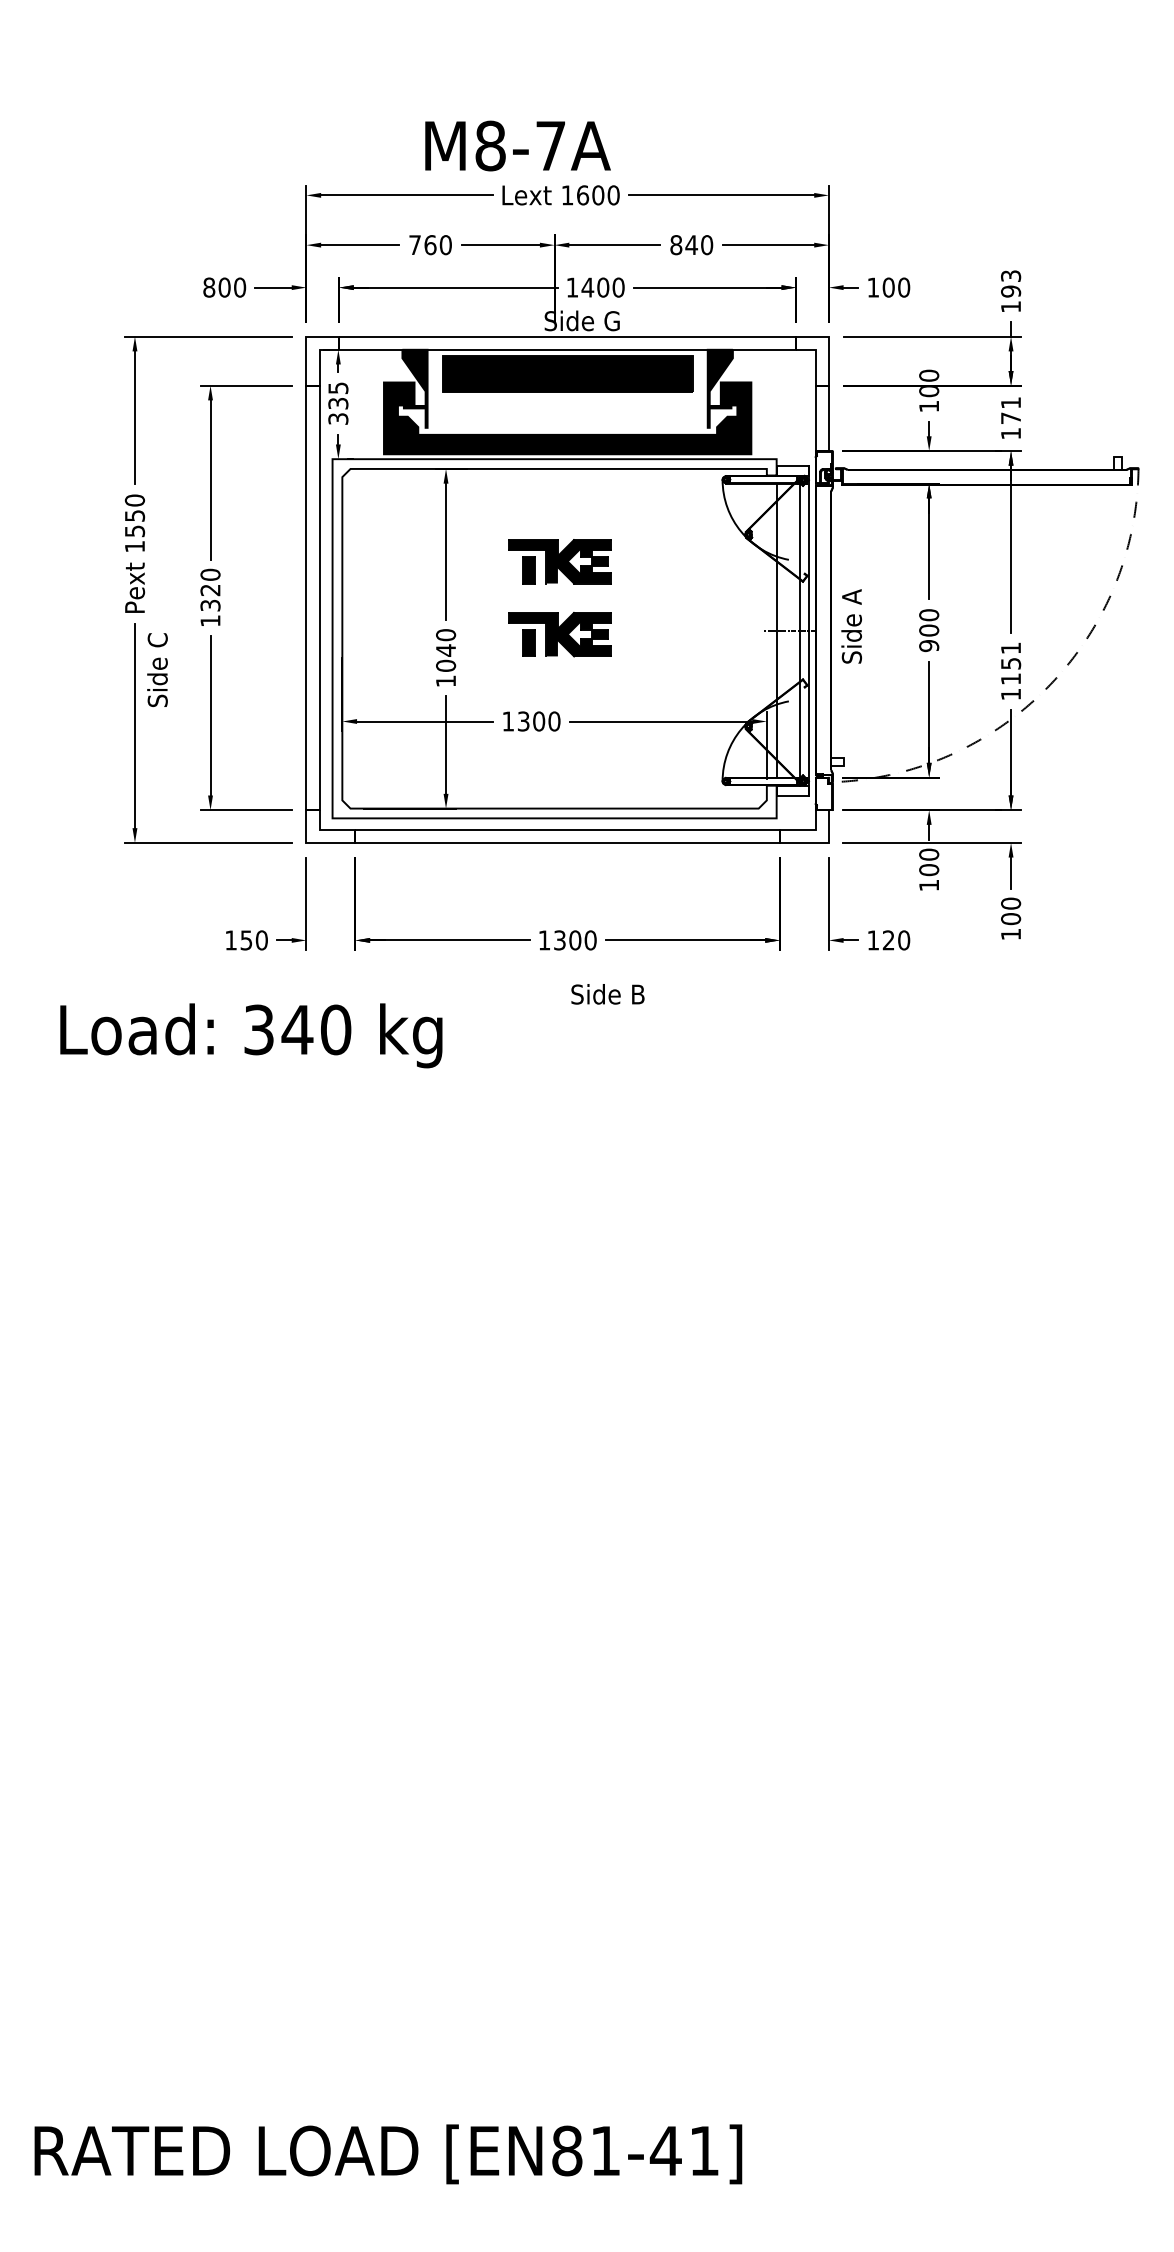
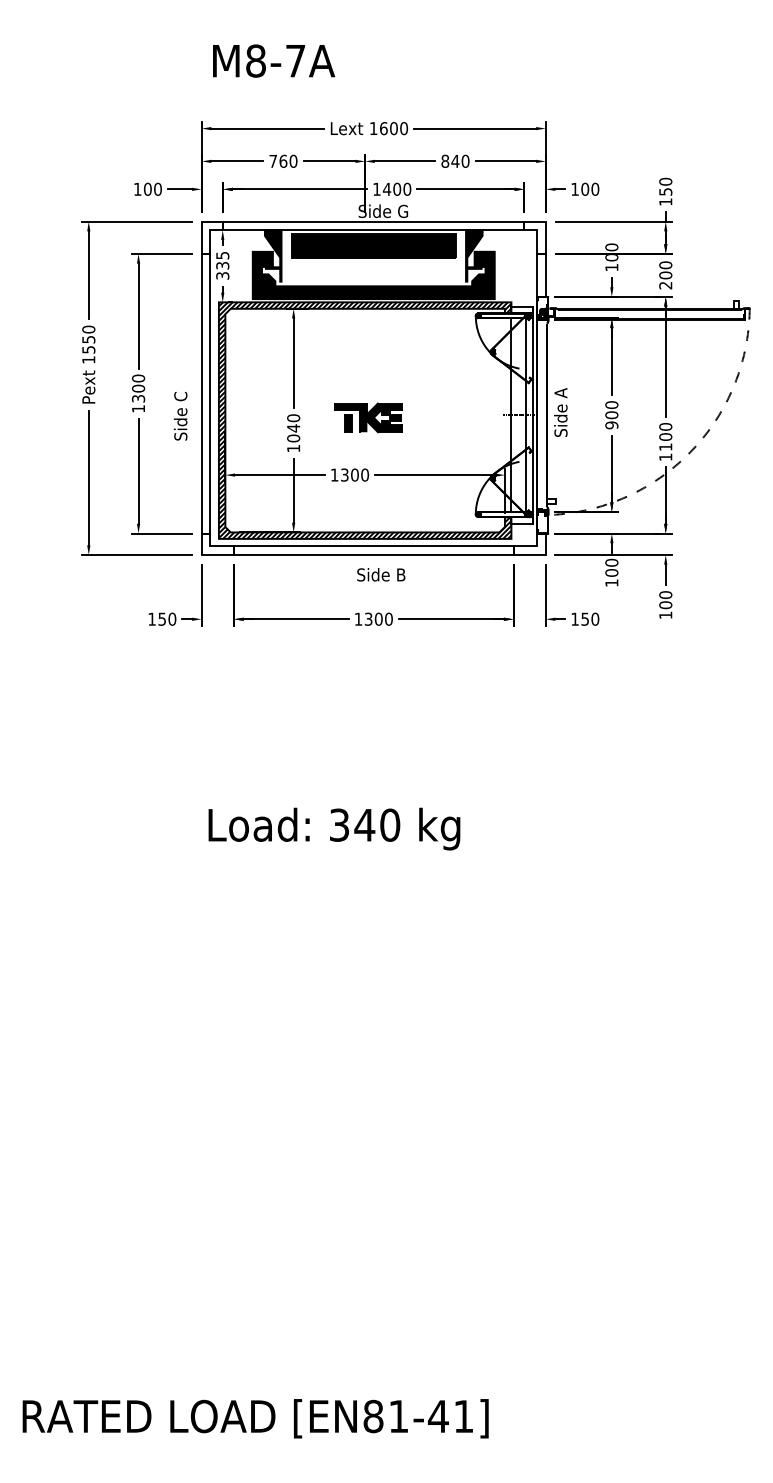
text: (518, 145) -> (274, 60), moved
text: (1010, 283) -> (665, 186), 193 -> 150
text: (208, 286) -> (137, 188), 800 -> 100
text: (1010, 418) -> (665, 275), 171 -> 200
part: (559, 561) -> (368, 369), removed
text: (210, 590) -> (138, 388), 1320 -> 1300
hatch: (553, 638) -> (364, 420), added
text: (1010, 655) -> (665, 431), 1151 -> 1100
text: (157, 670) -> (180, 416), moved
text: (887, 939) -> (584, 618), 120 -> 150
text: (608, 993) -> (381, 574), moved
text: (251, 1034) -> (334, 828), moved

